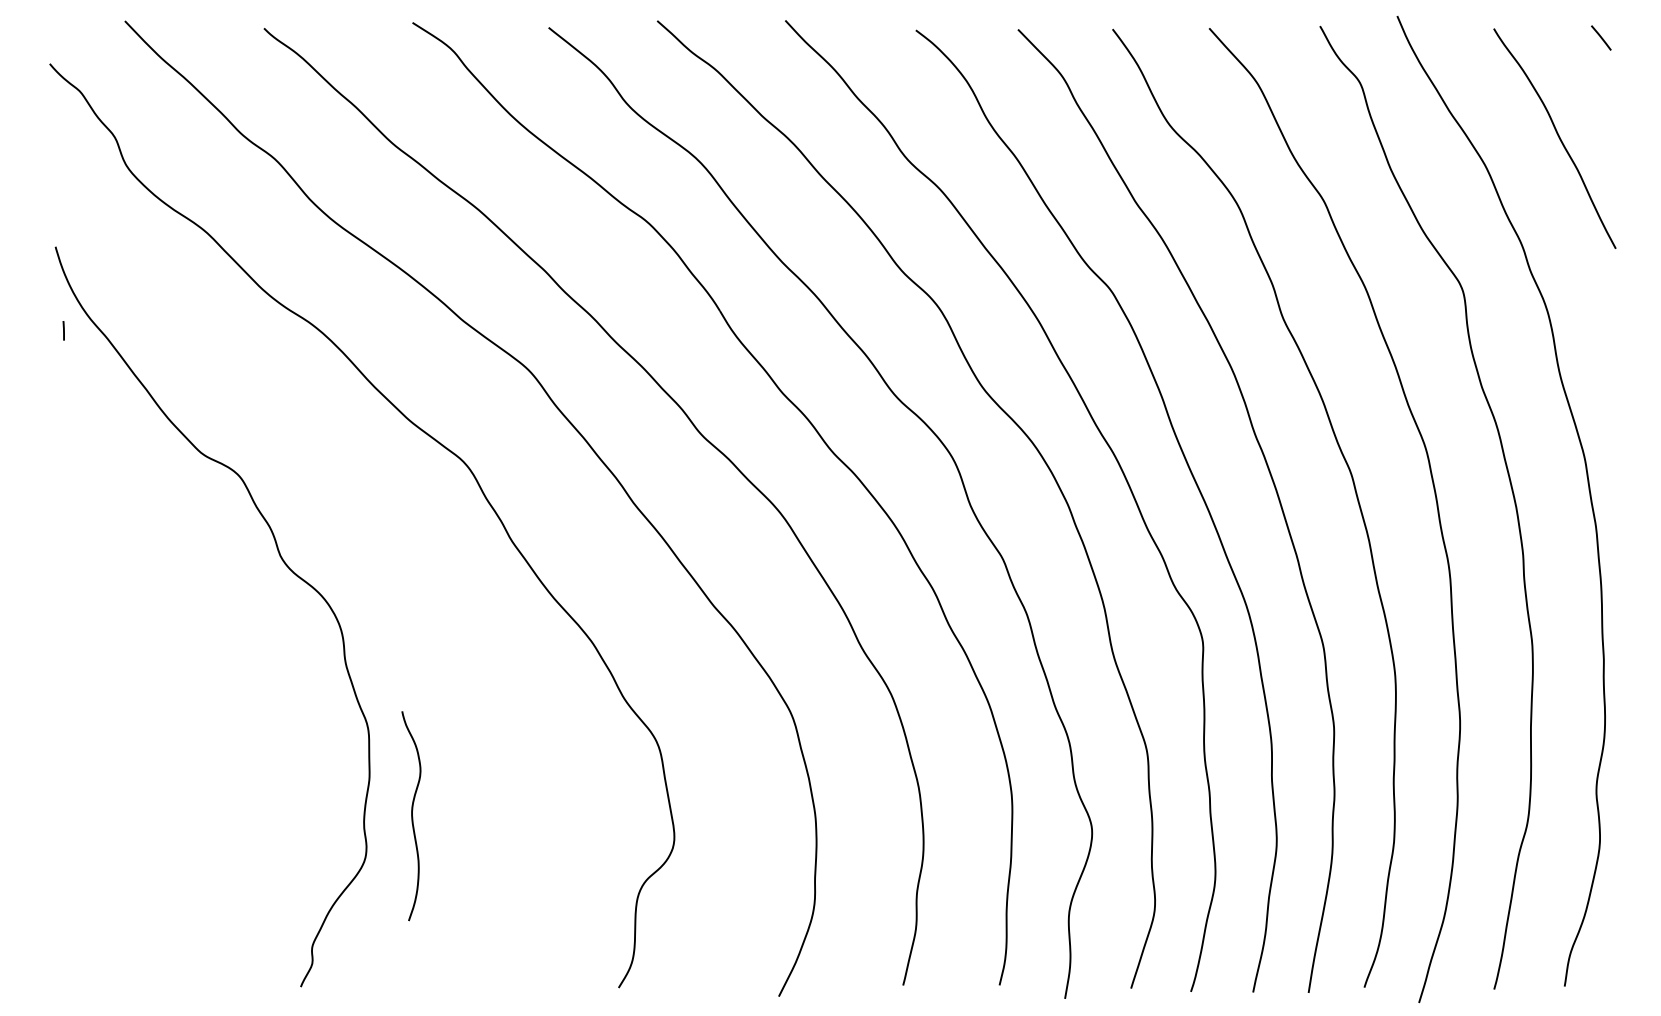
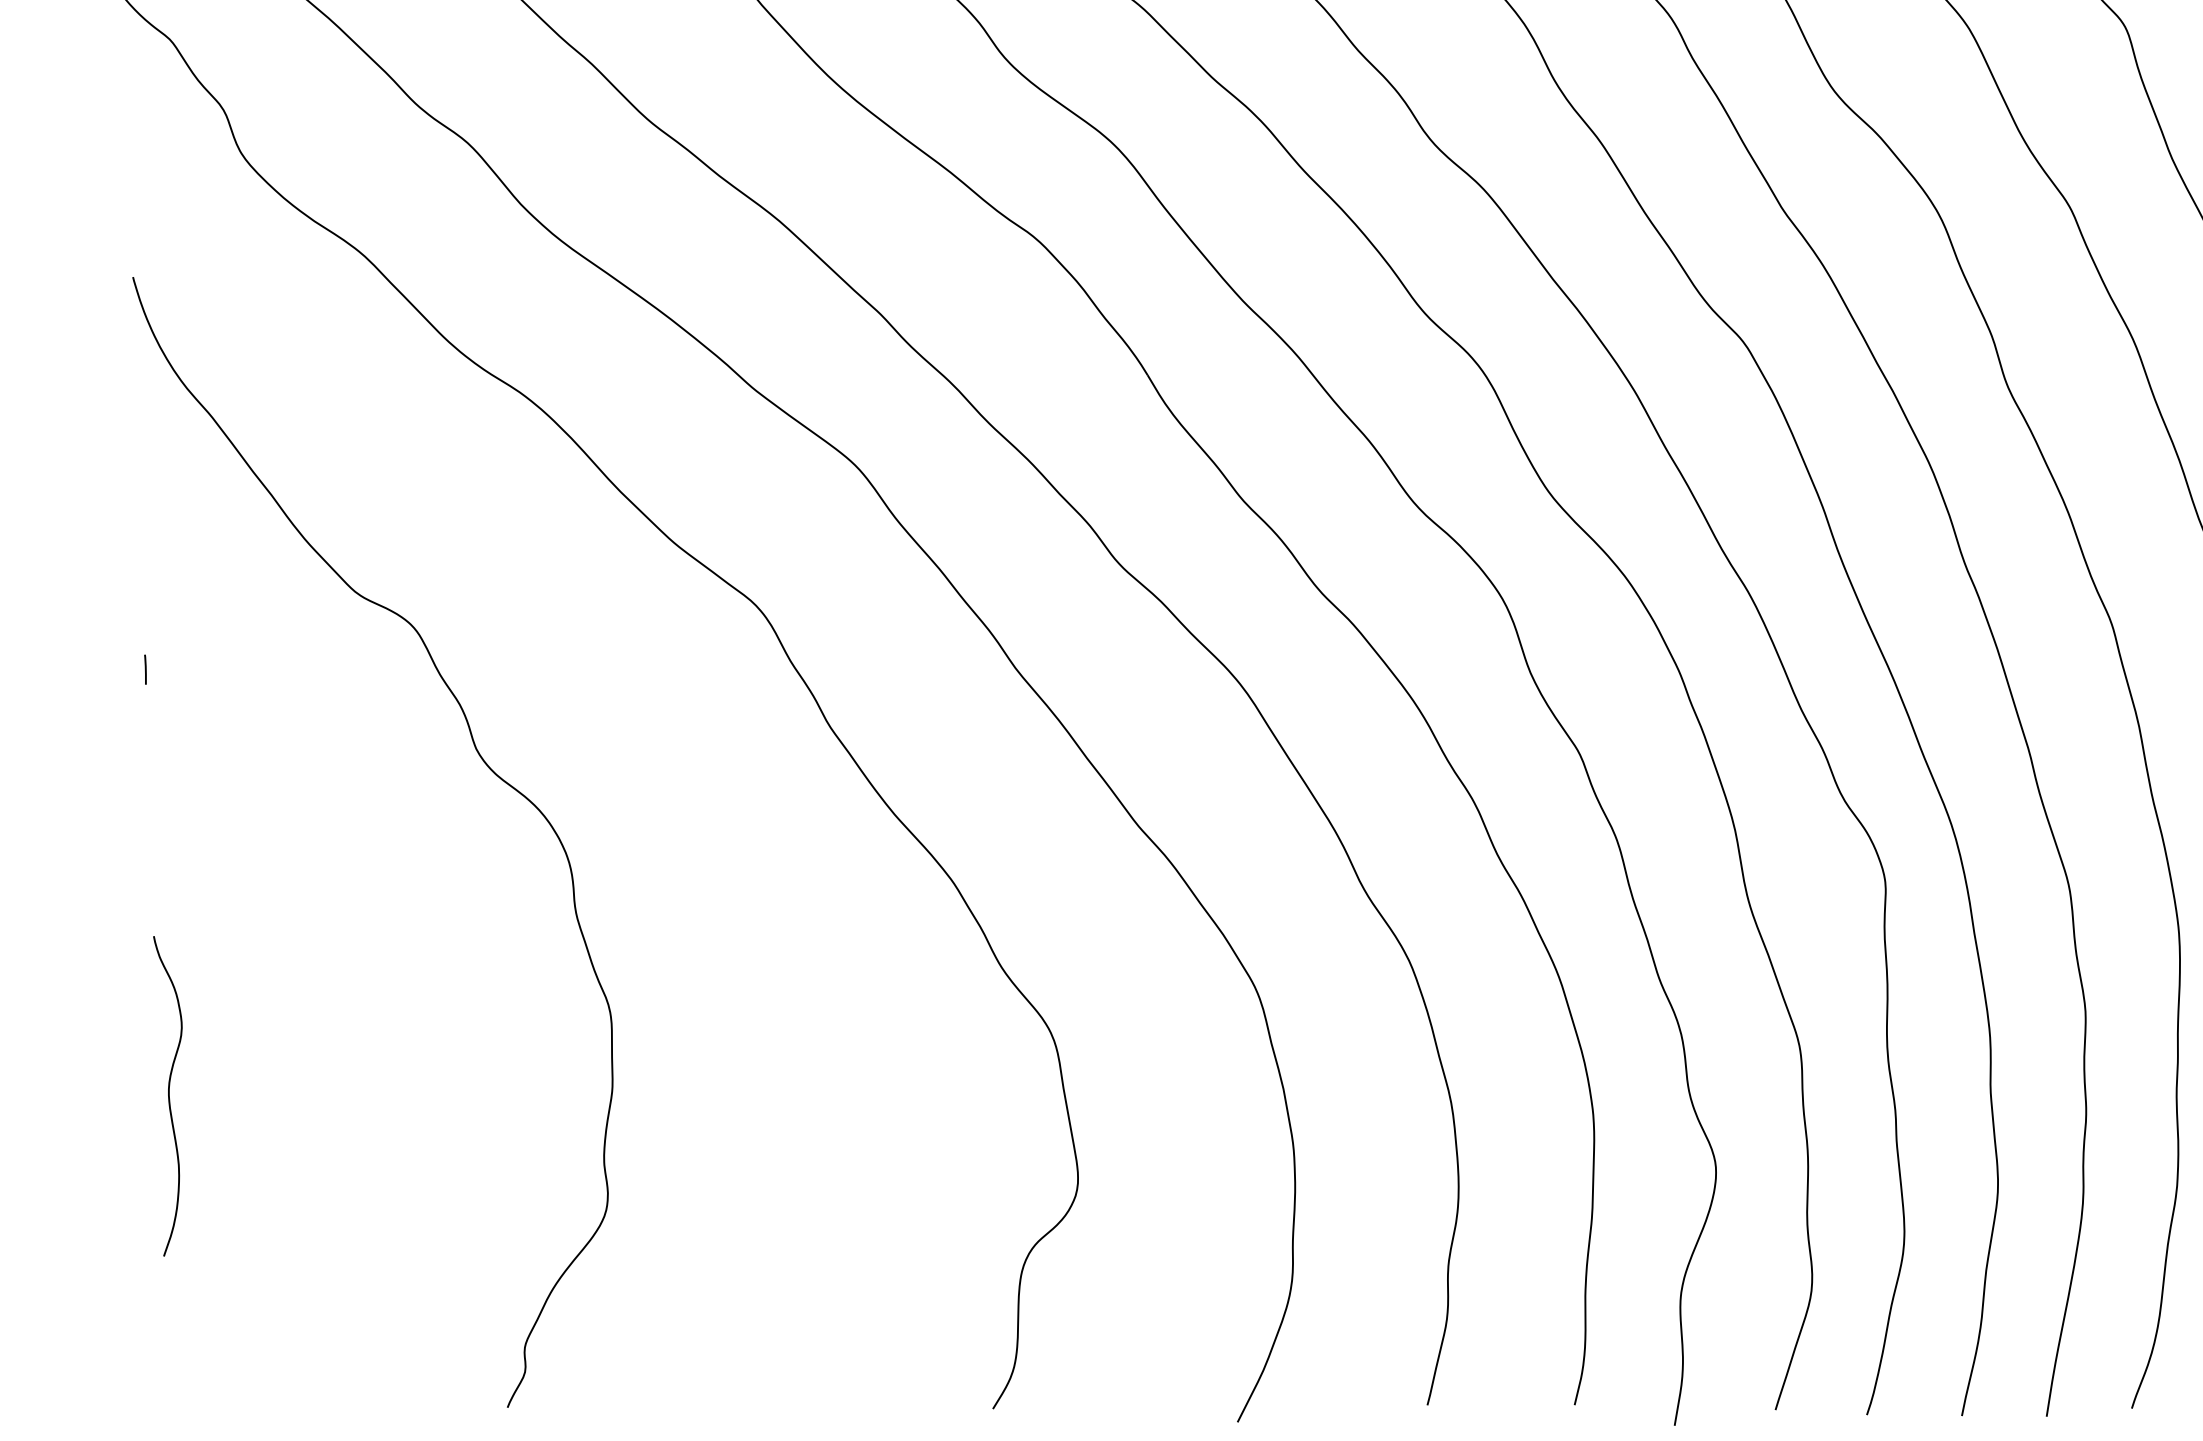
line: (63, 330) -> (145, 669), moved
curve: (411, 816) -> (167, 1096), moved

